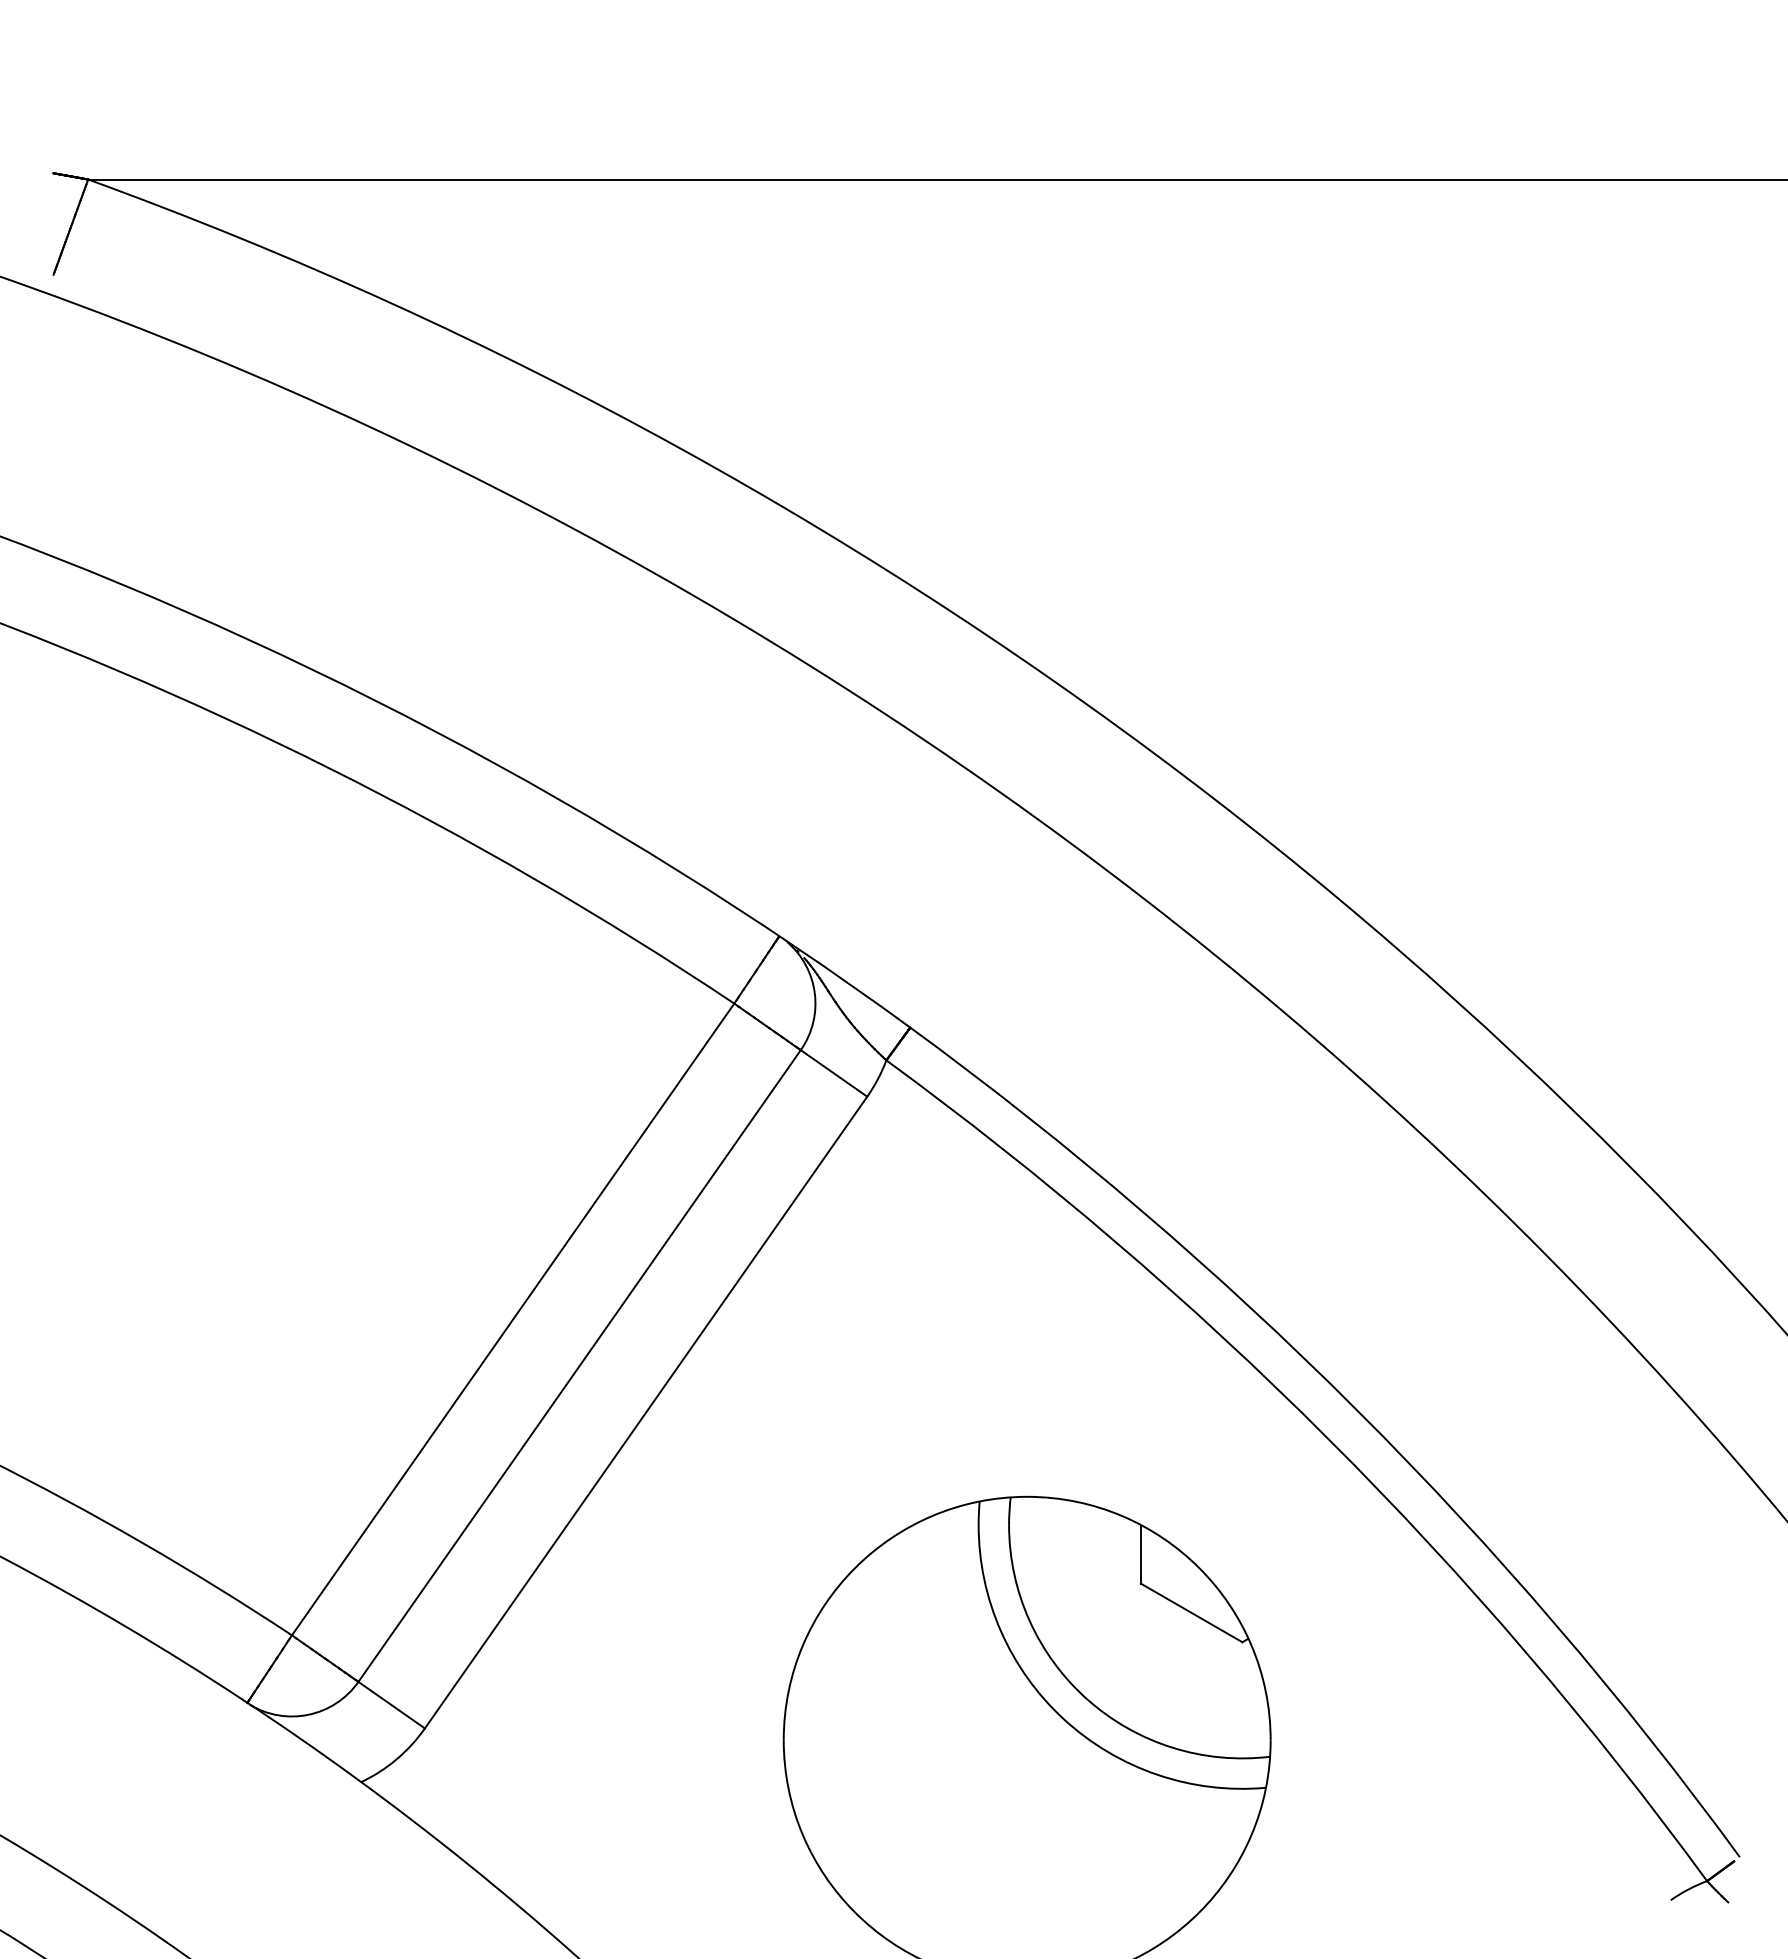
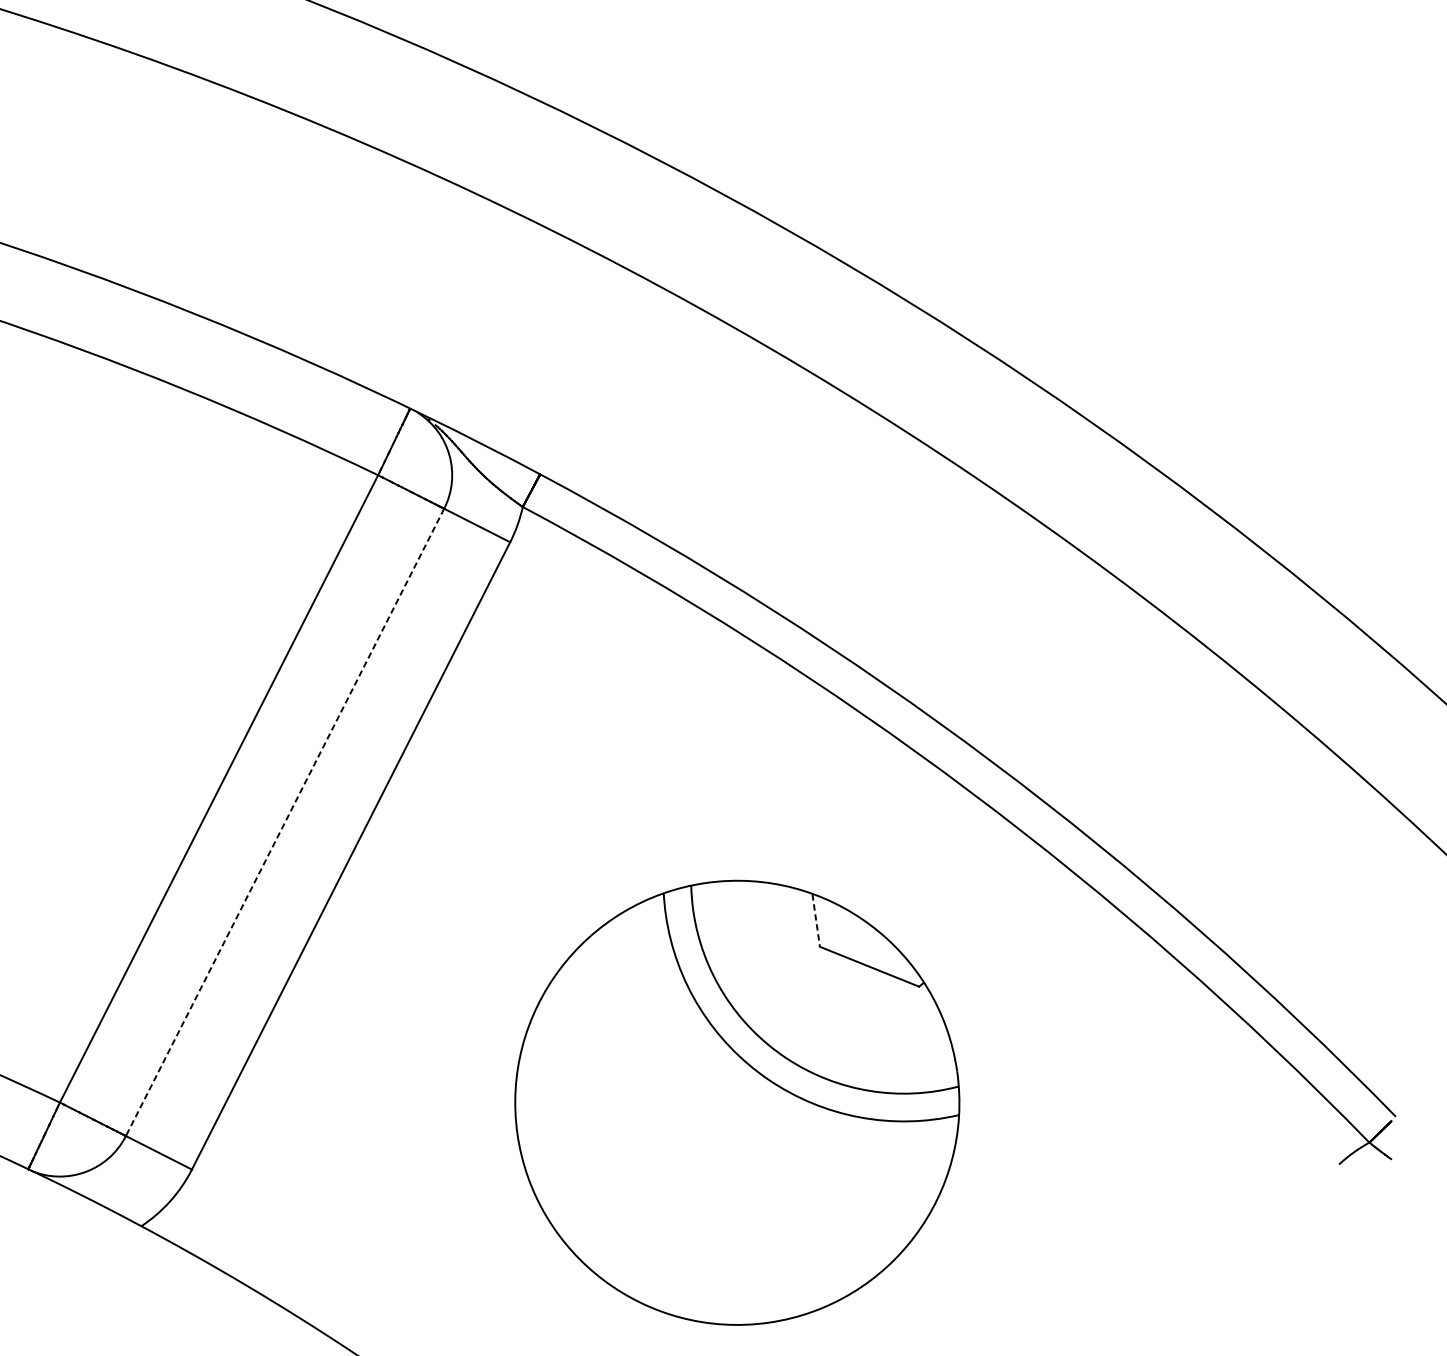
line: (579, 1366) -> (285, 822), solid -> dashed
line: (1140, 1555) -> (815, 921), solid -> dashed

